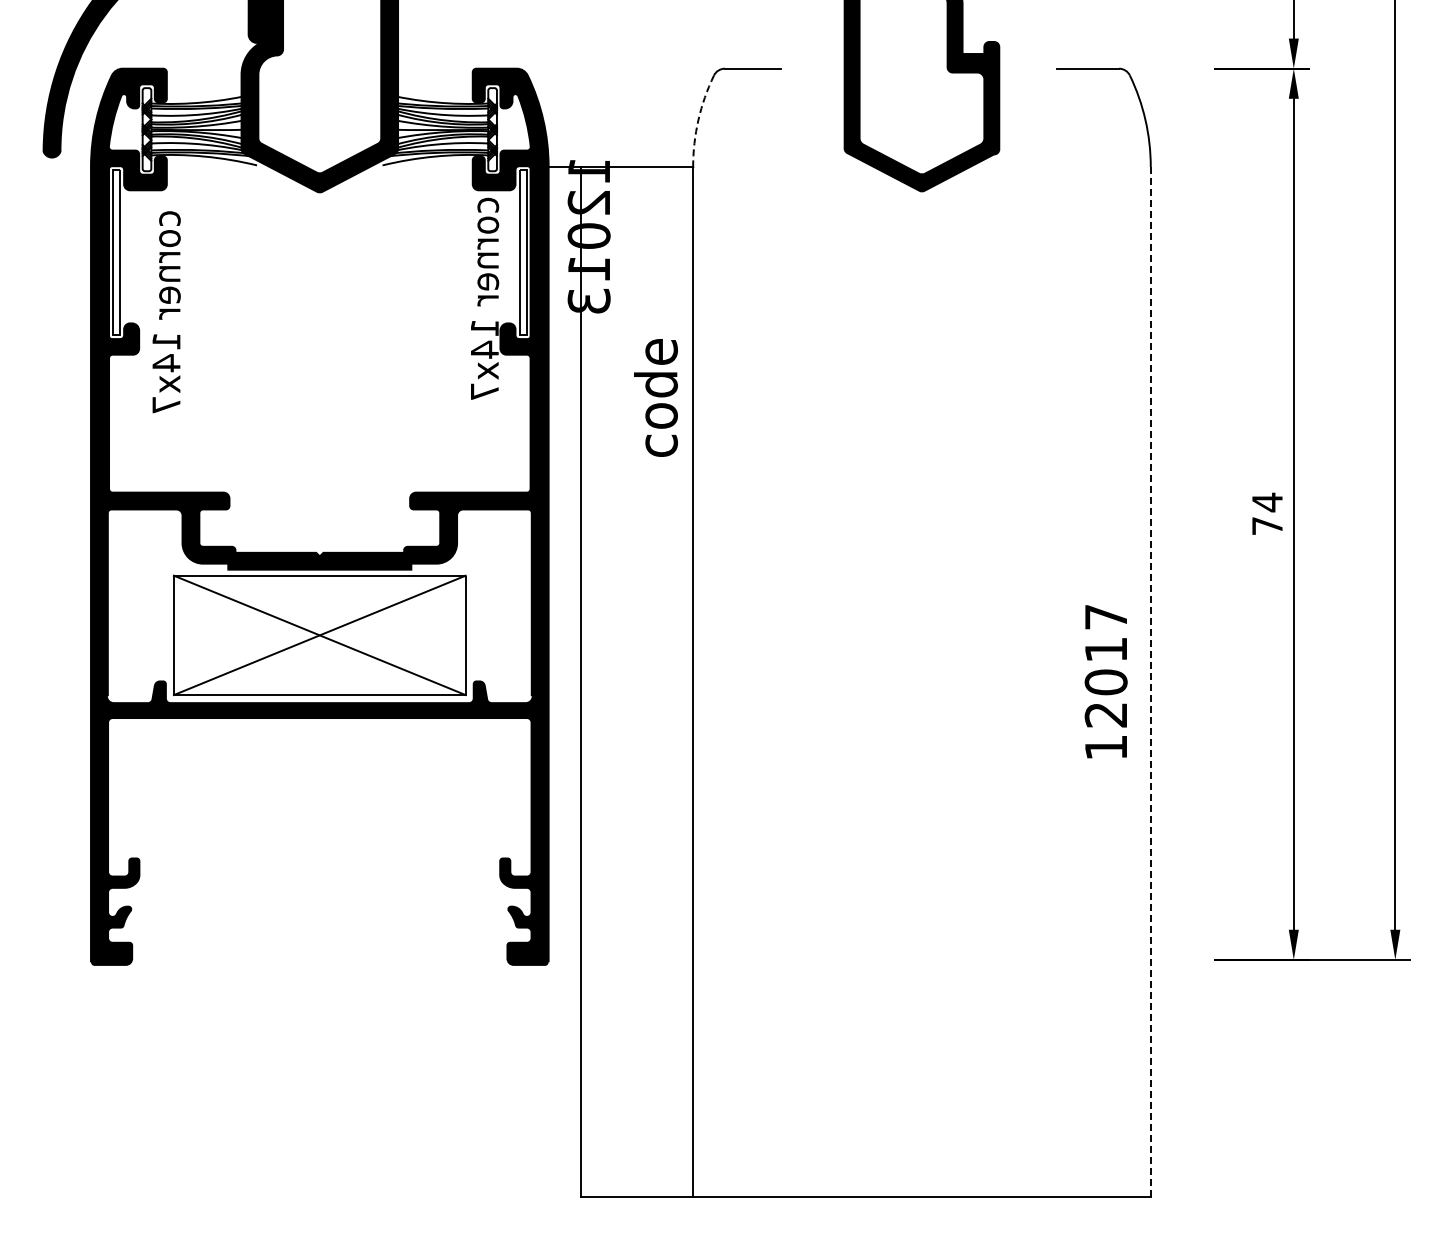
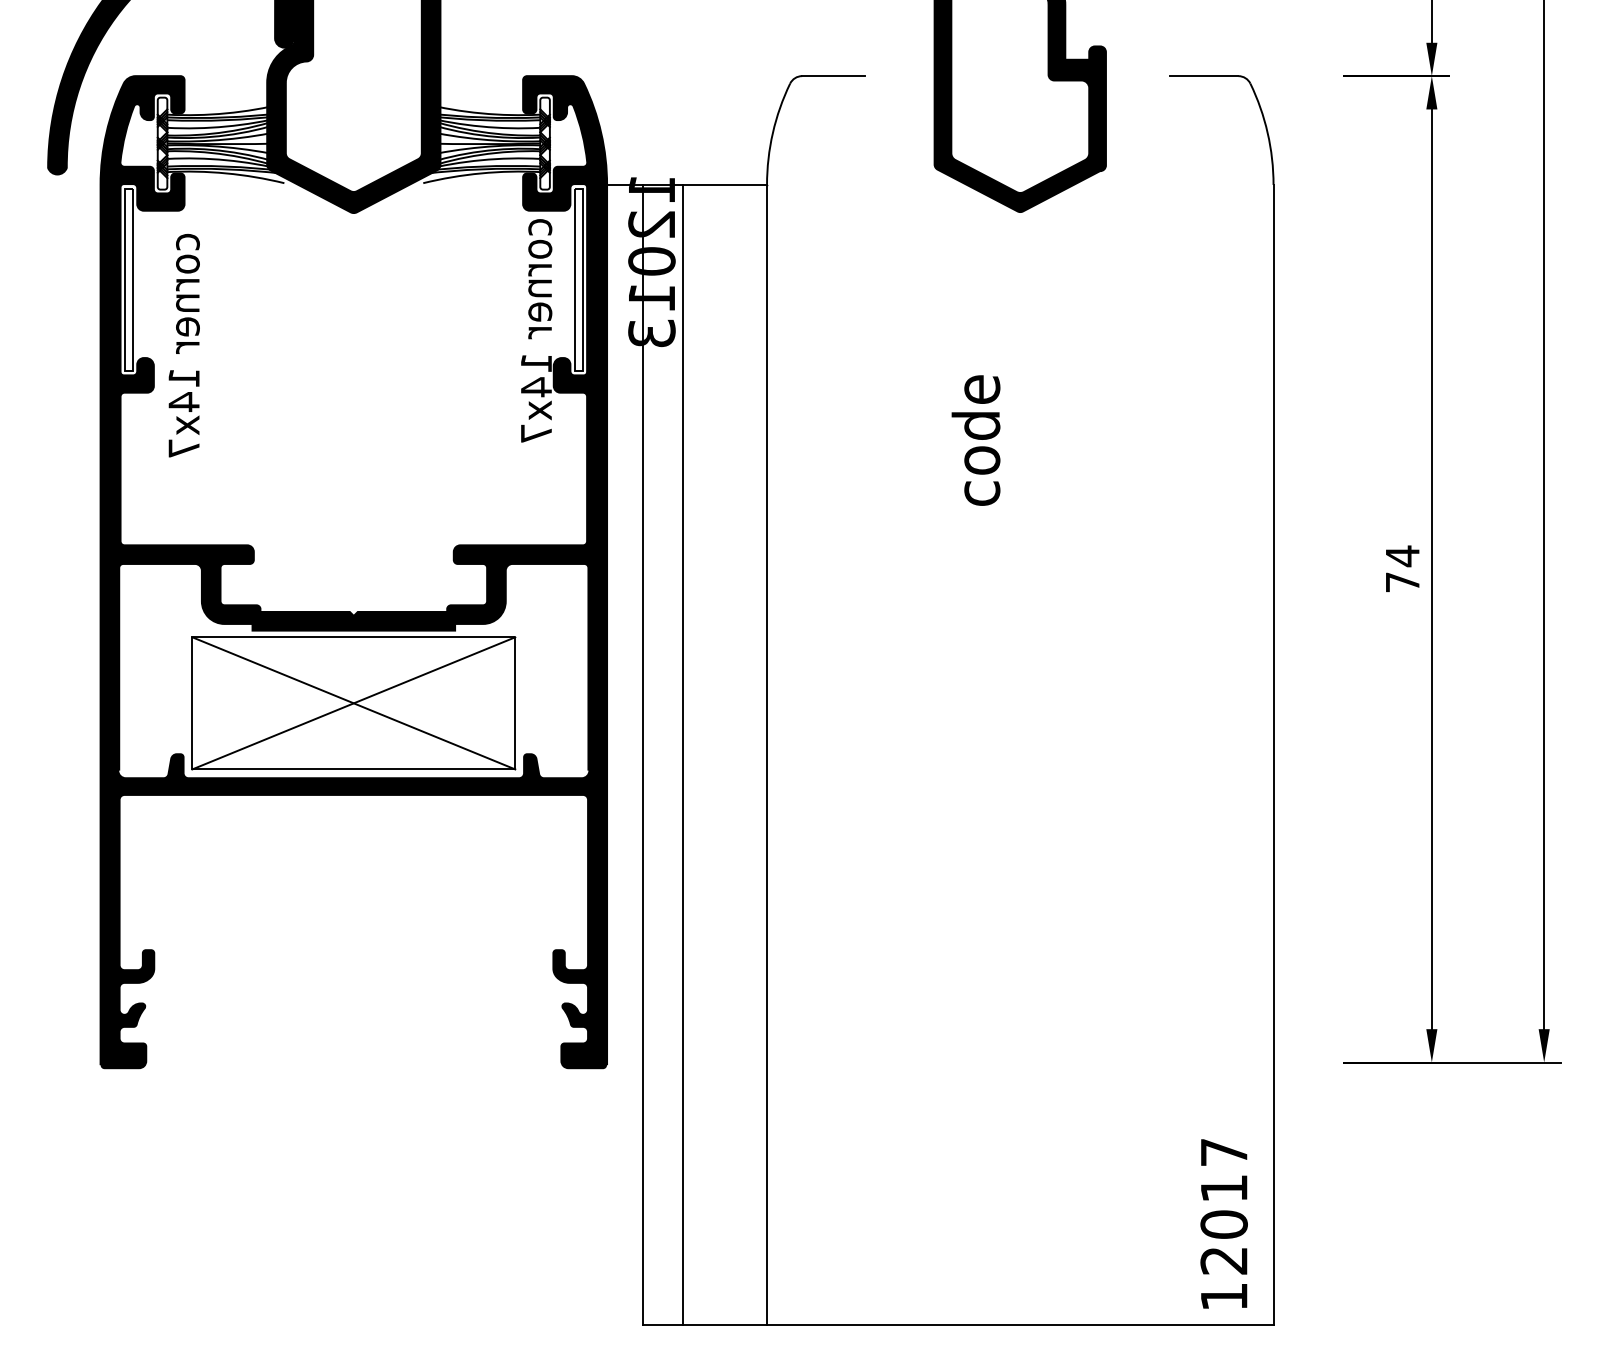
arc: (698, 120) -> (772, 133), dashed -> solid
text: (655, 397) -> (975, 440), moved
line: (617, 681) -> (683, 754), added
text: (1105, 681) -> (1223, 1223), moved
line: (1150, 681) -> (1273, 754), dashed -> solid

